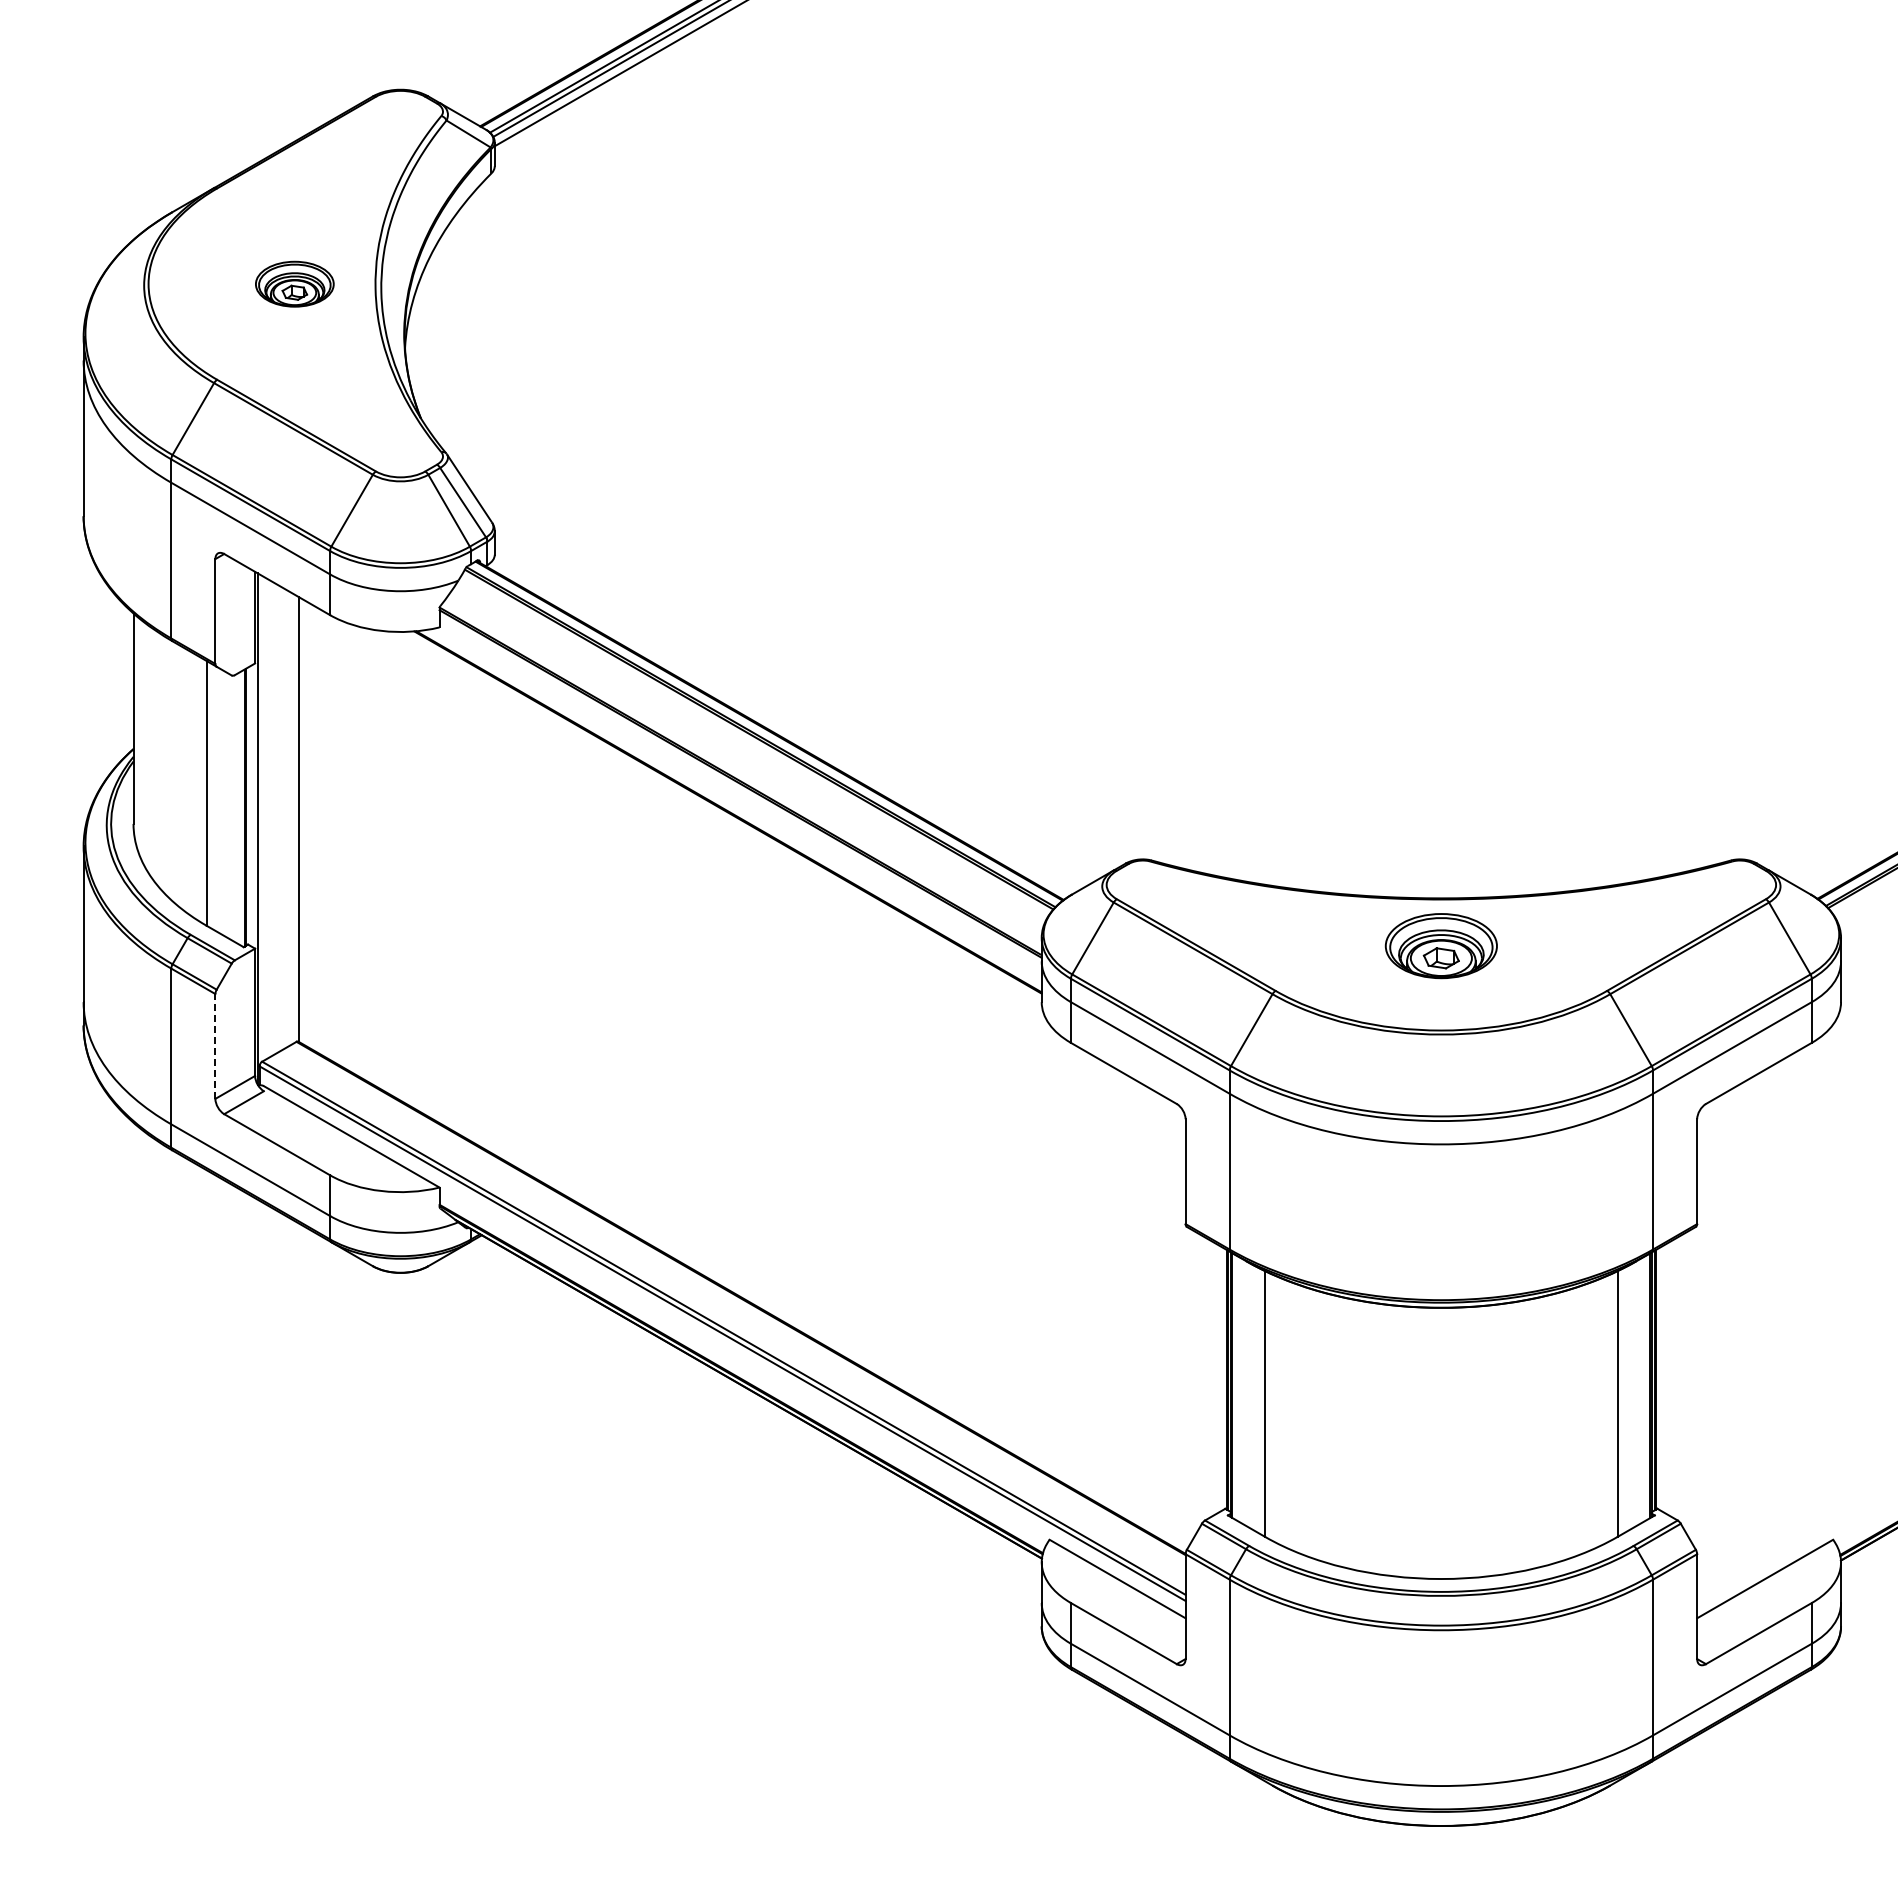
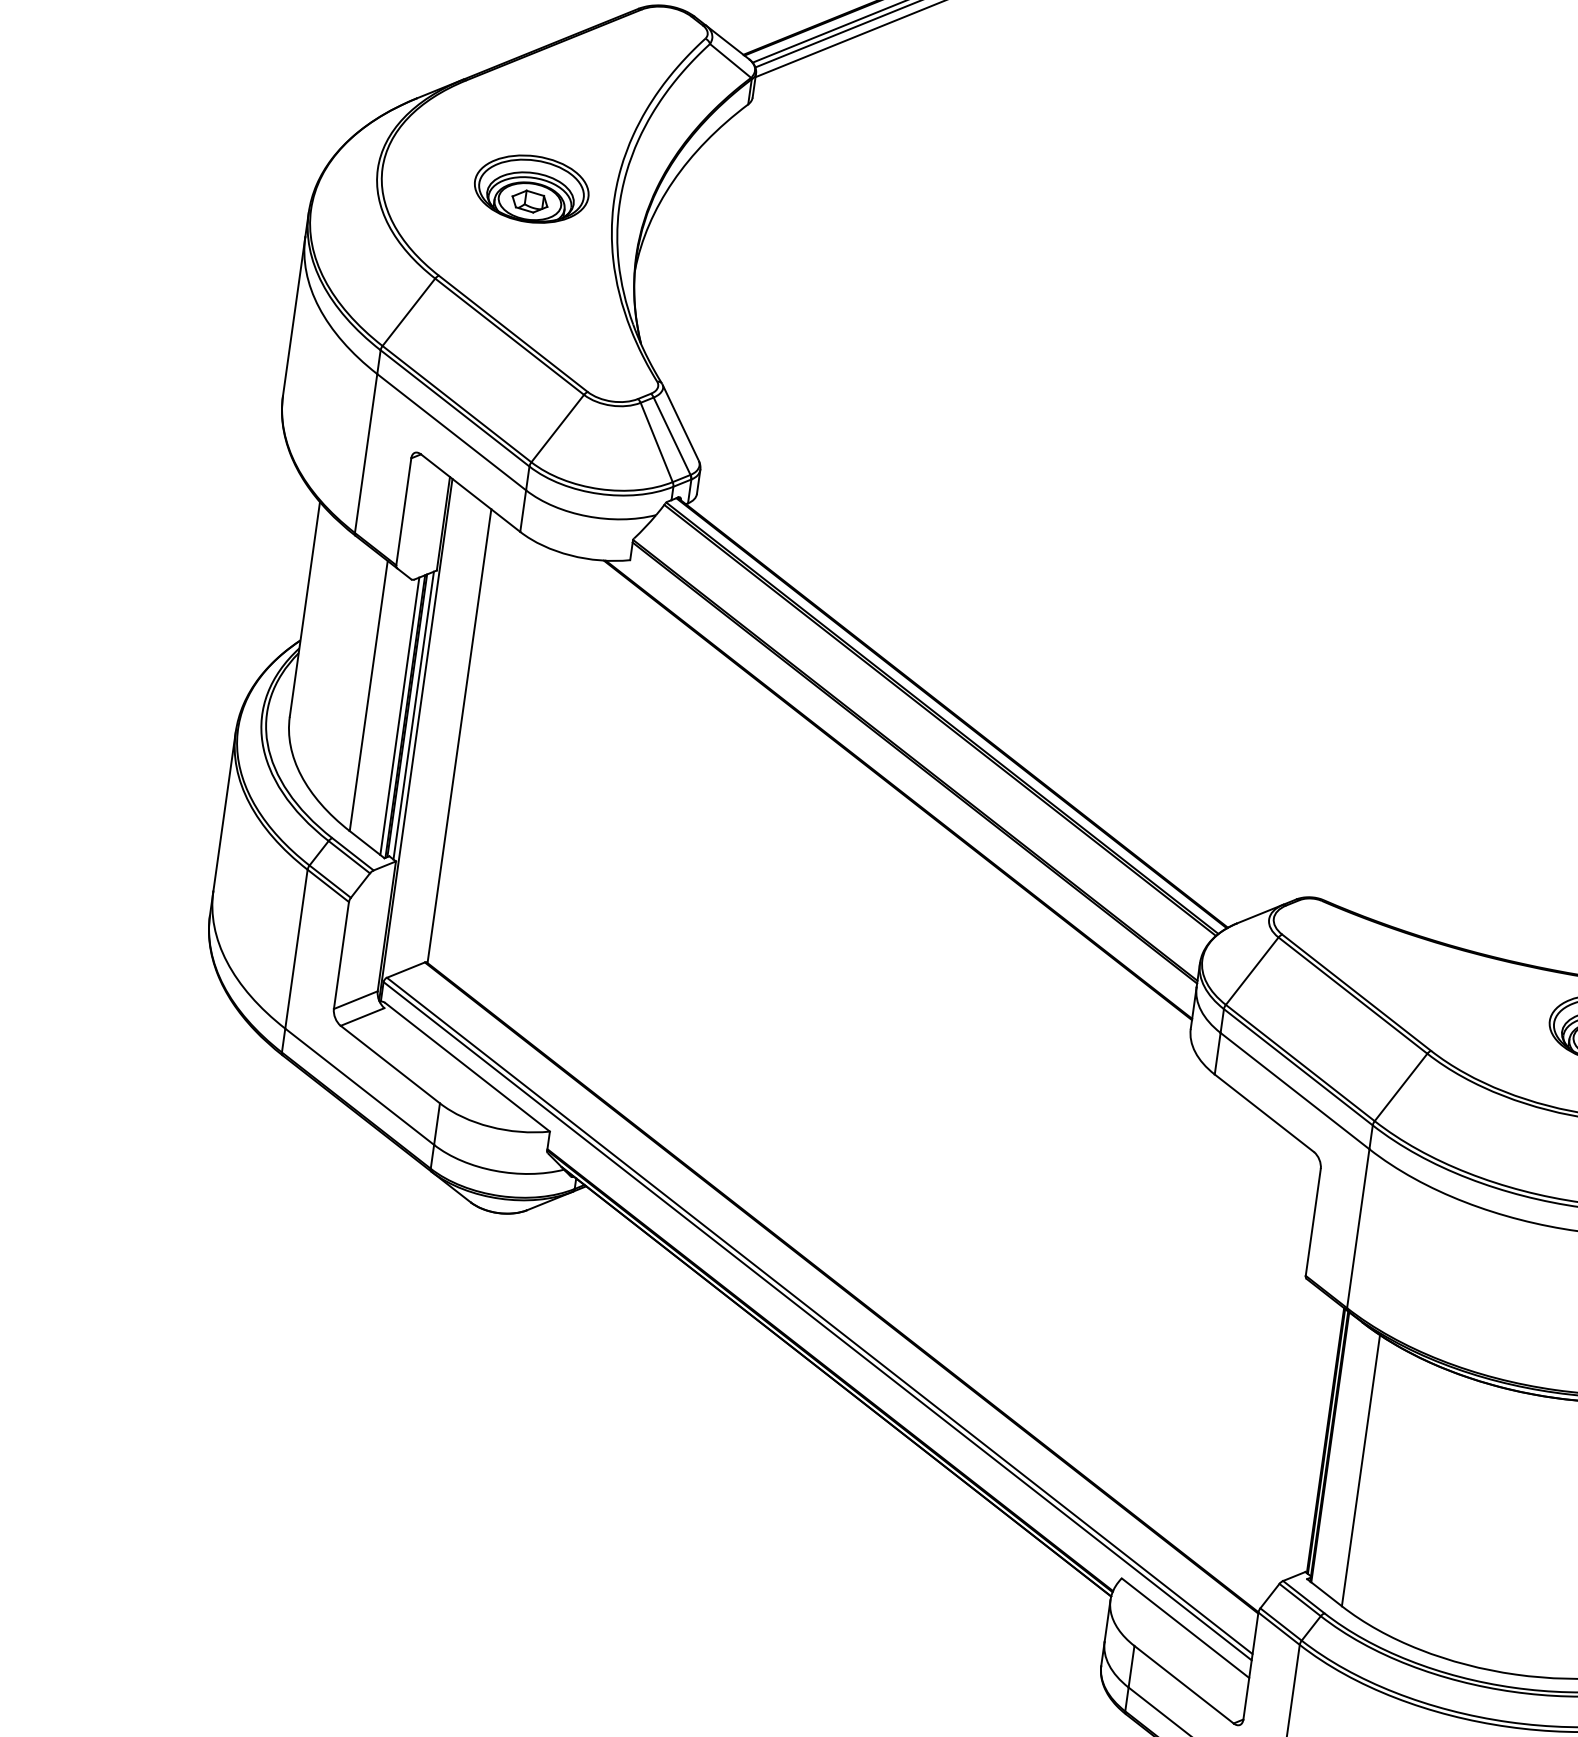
part: (294, 284) -> (531, 189), size x1.43
line: (252, 806) -> (413, 716), added
line: (239, 808) -> (400, 716), added
line: (215, 1045) -> (341, 954), dashed -> solid

